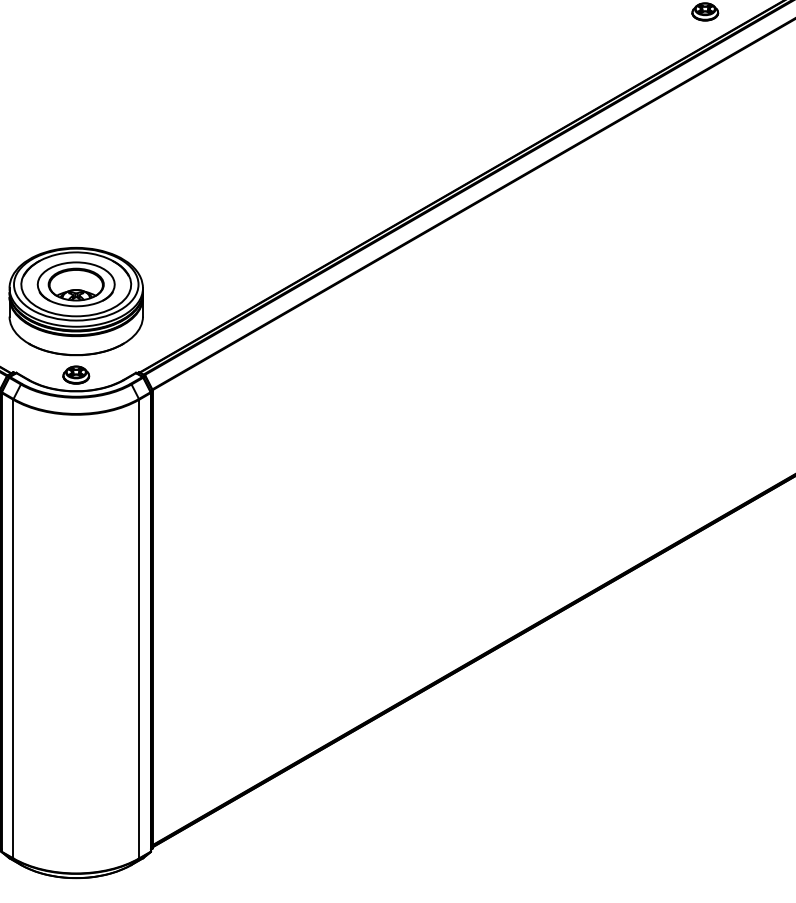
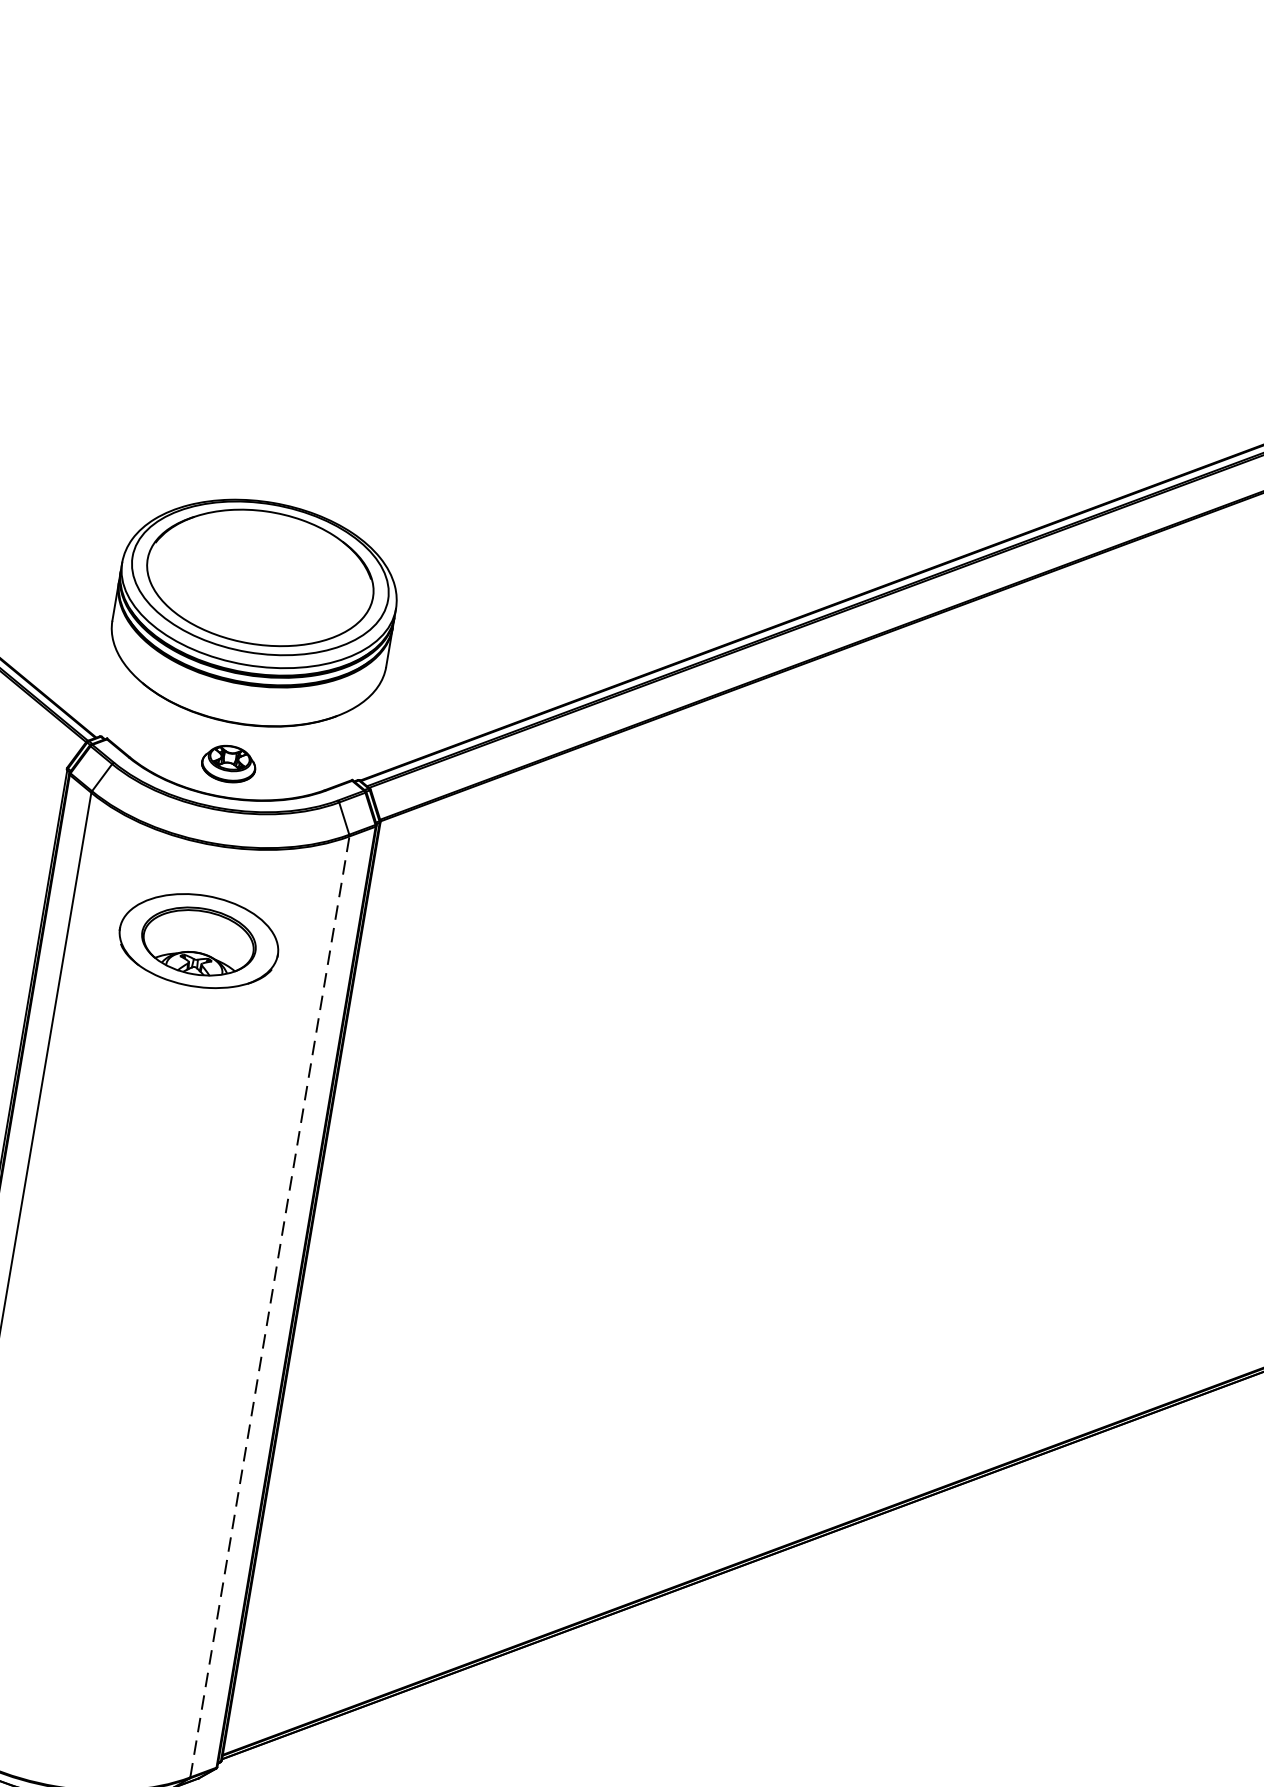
part: (75, 284) -> (197, 941), moved
line: (139, 628) -> (270, 1305), solid -> dashed

